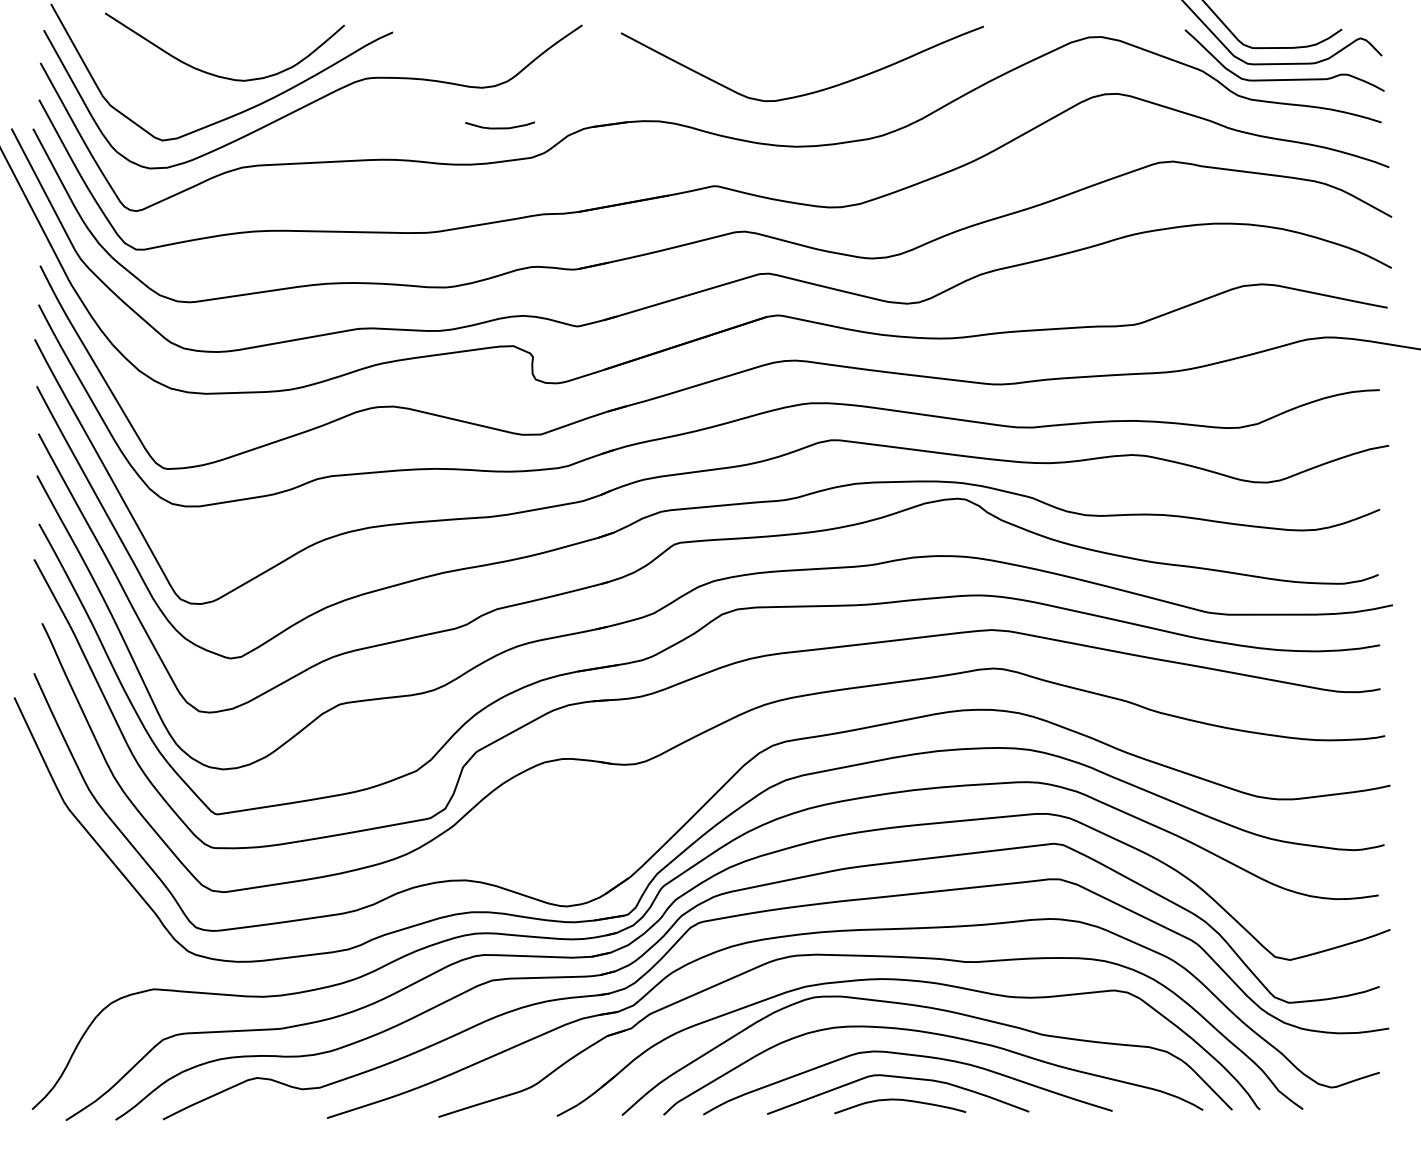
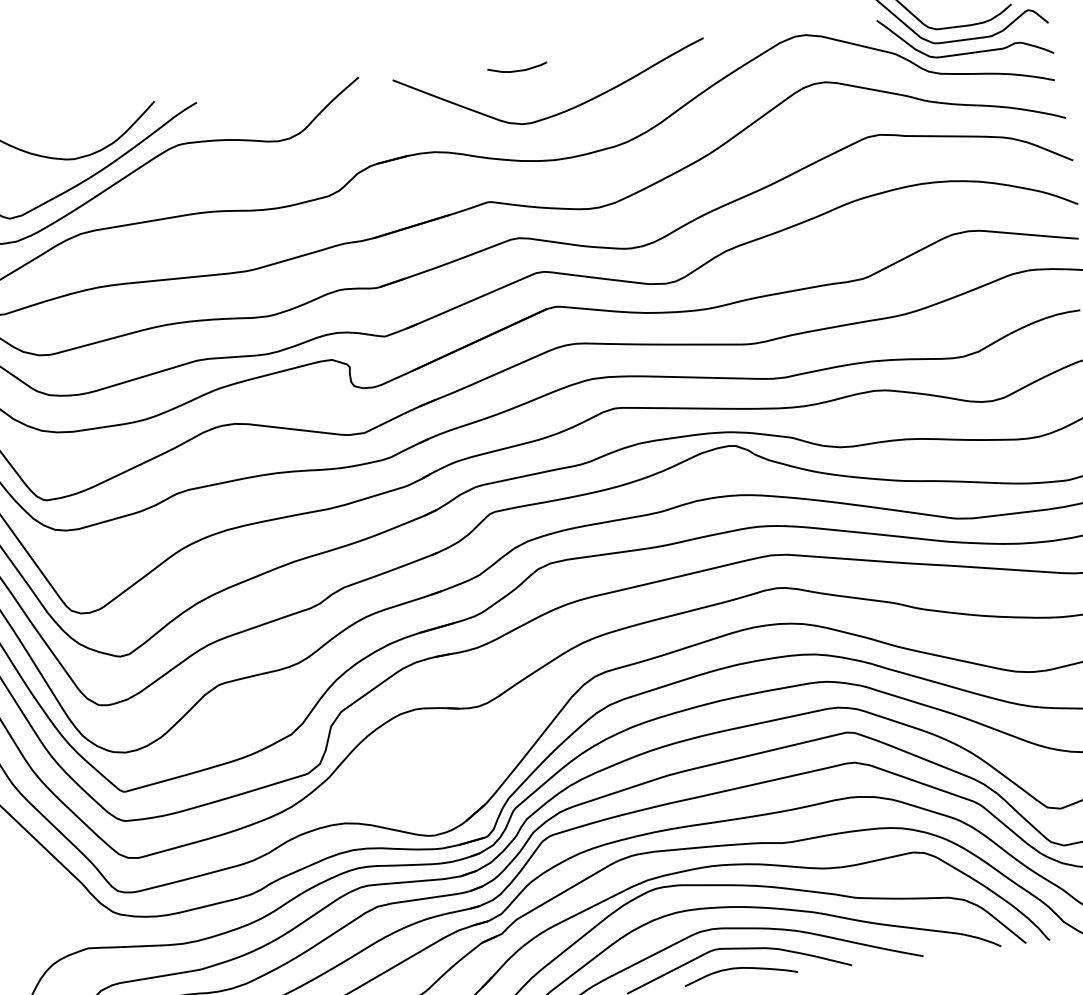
curve: (499, 127) -> (517, 70), moved

